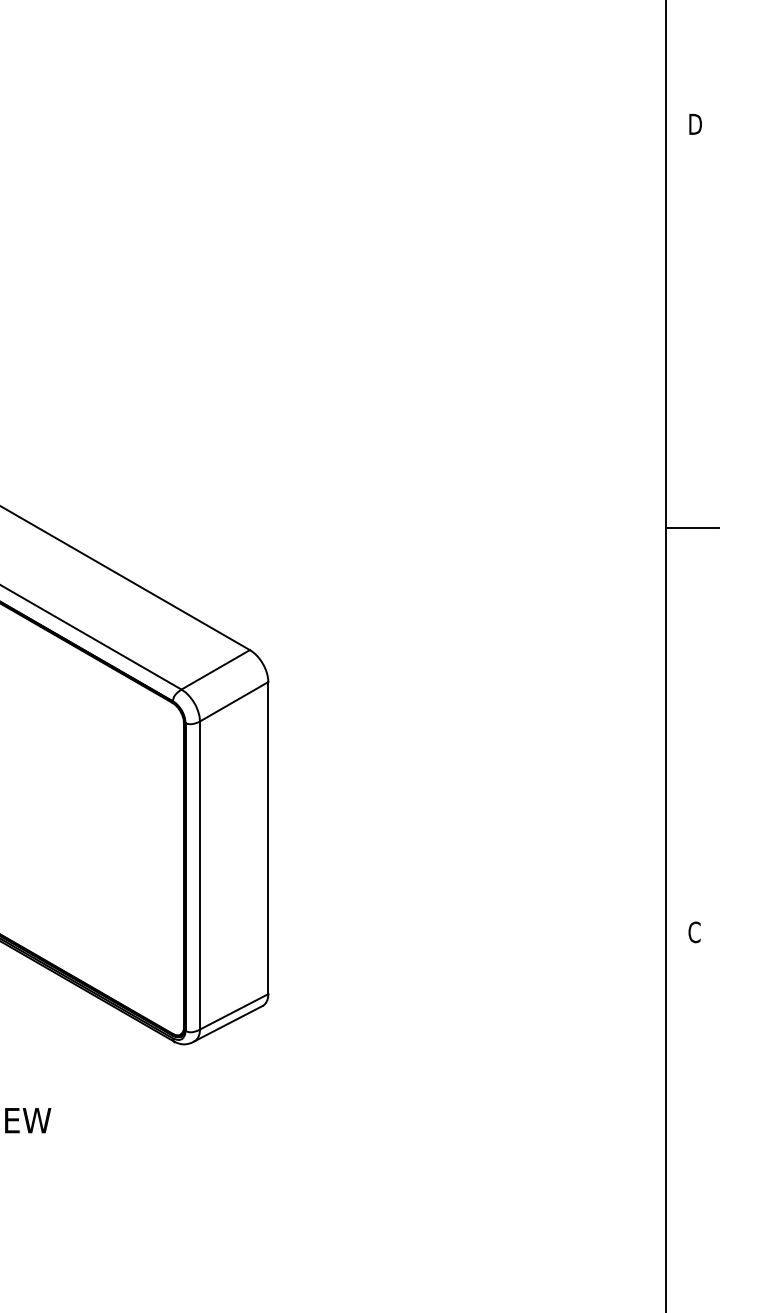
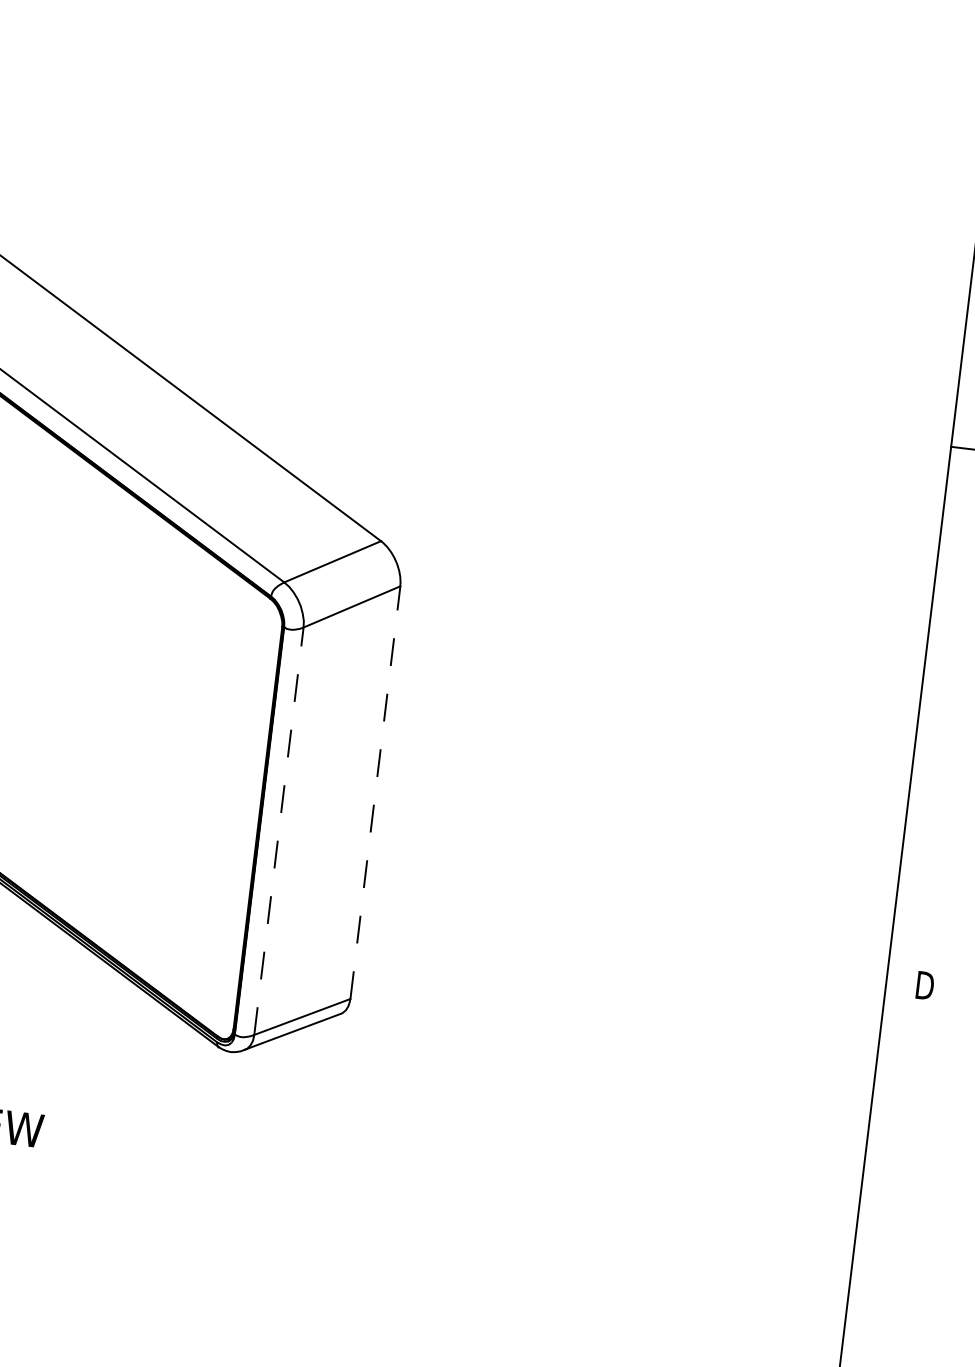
line: (268, 837) -> (375, 791), solid -> dashed
line: (199, 875) -> (278, 831), solid -> dashed
text: (694, 932) -> (923, 985), C -> D

